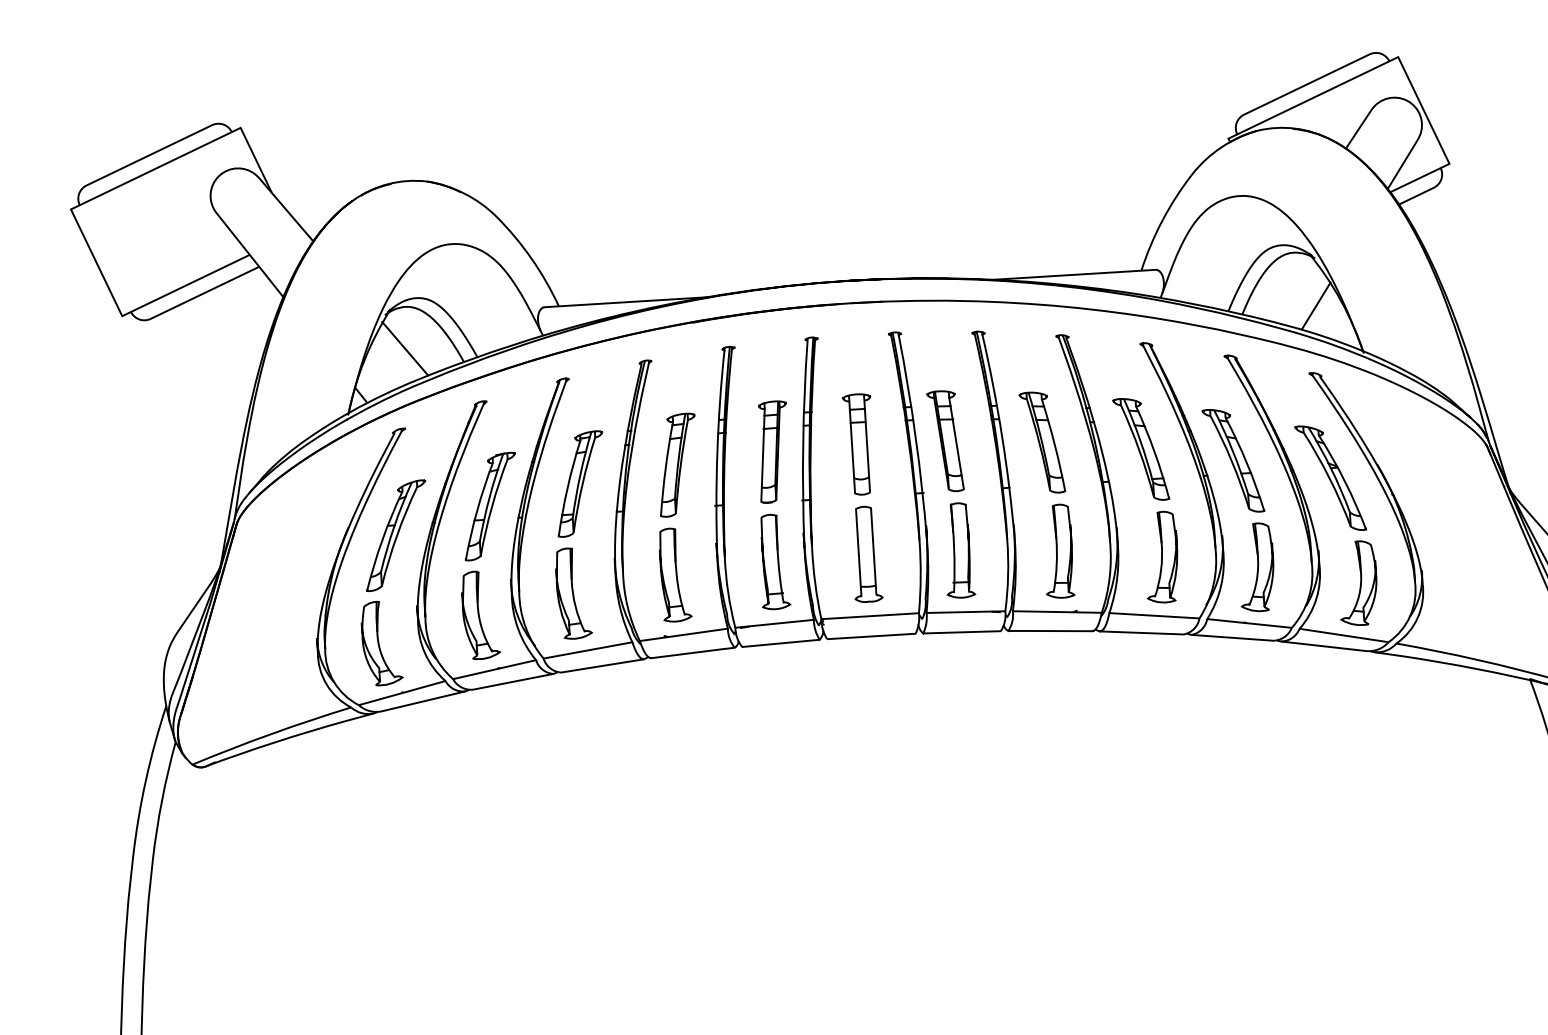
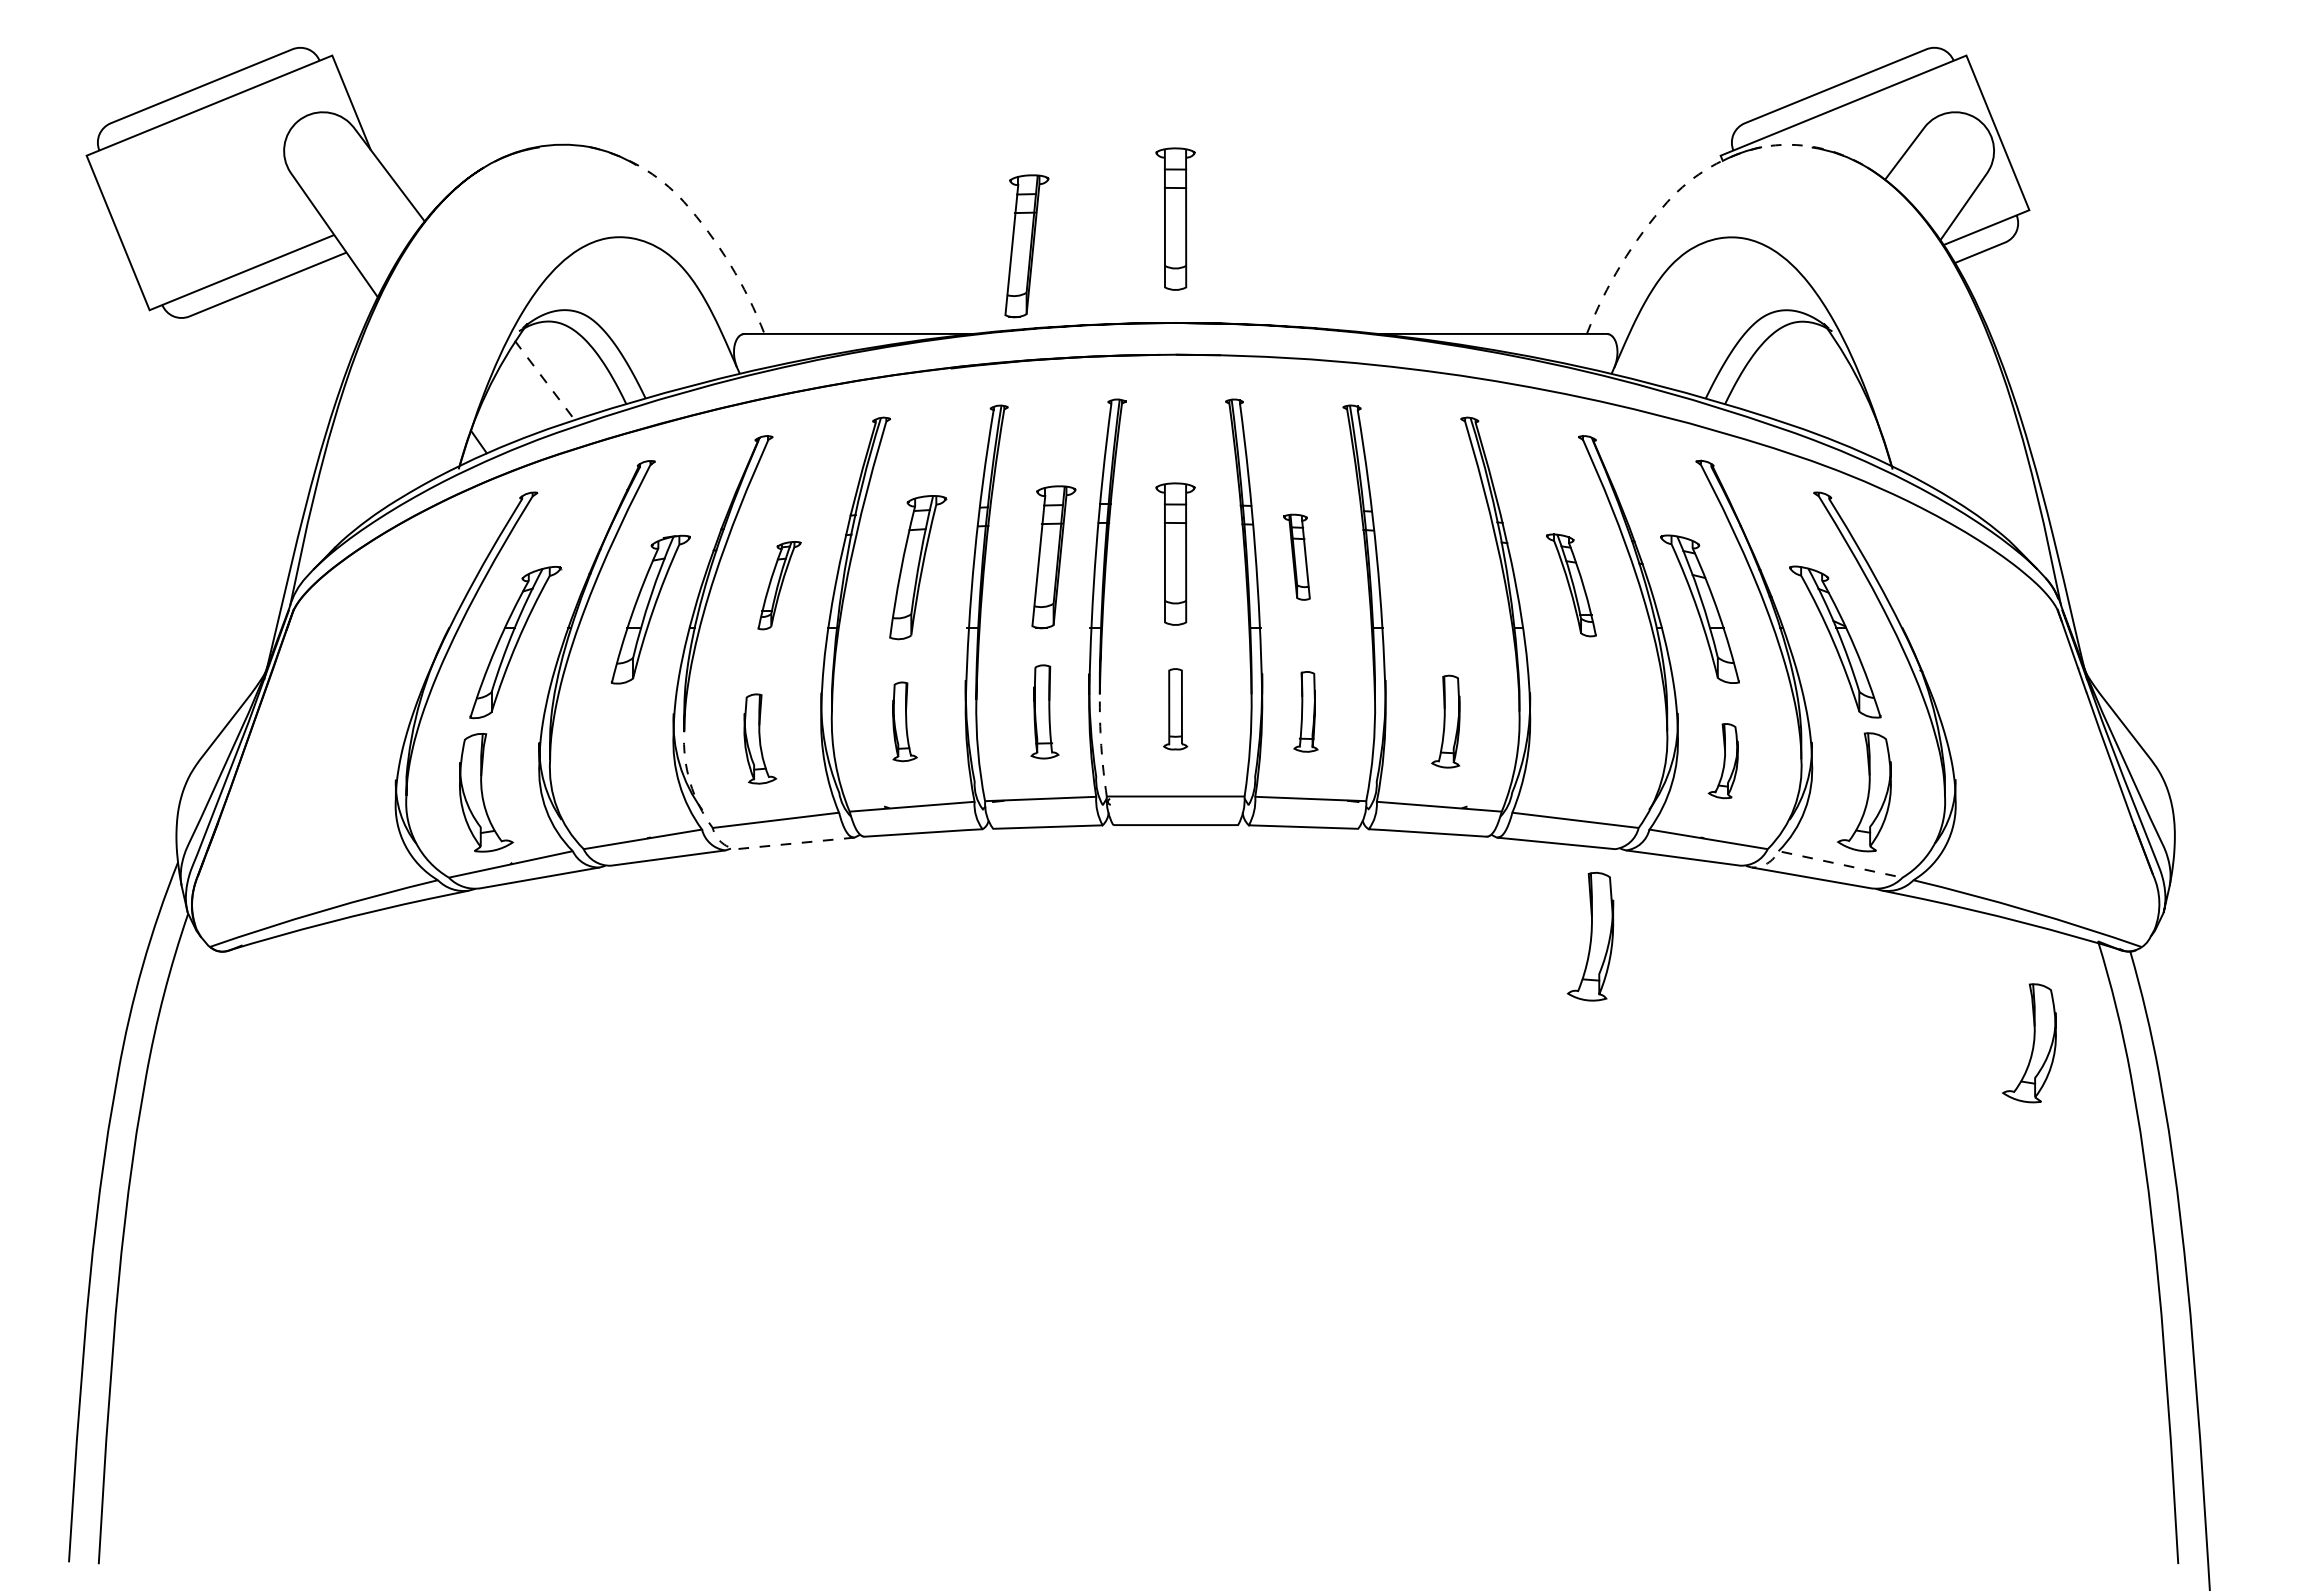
line: (1209, 156) -> (1692, 179), solid -> dashed
part: (844, 206) -> (1175, 218), added
line: (507, 228) -> (698, 219), solid -> dashed
part: (740, 233) -> (1026, 246), added
line: (1316, 305) -> (1829, 398), removed
line: (405, 348) -> (544, 380), solid -> dashed
part: (945, 441) -> (1296, 557), size x0.6
part: (1042, 442) -> (1432, 566), removed
part: (1141, 449) -> (1571, 585), size x0.7
part: (580, 483) -> (779, 585), size x0.6
part: (958, 550) -> (1305, 711), size x0.6
part: (1058, 551) -> (1445, 721), size x0.7
part: (866, 554) -> (1175, 709), size x0.6
part: (1161, 557) -> (1590, 936), moved
part: (773, 561) -> (1044, 711), size x0.7
part: (1256, 566) -> (1723, 760), size x0.6
part: (674, 574) -> (904, 721), size x0.6
arc: (815, 583) -> (1101, 745), solid -> dashed
part: (572, 593) -> (759, 738), size x0.7
part: (480, 615) -> (627, 761), removed
line: (1324, 632) -> (1813, 858), solid -> dashed
line: (551, 669) -> (723, 843), solid -> dashed
part: (1484, 754) -> (2028, 1043), added

